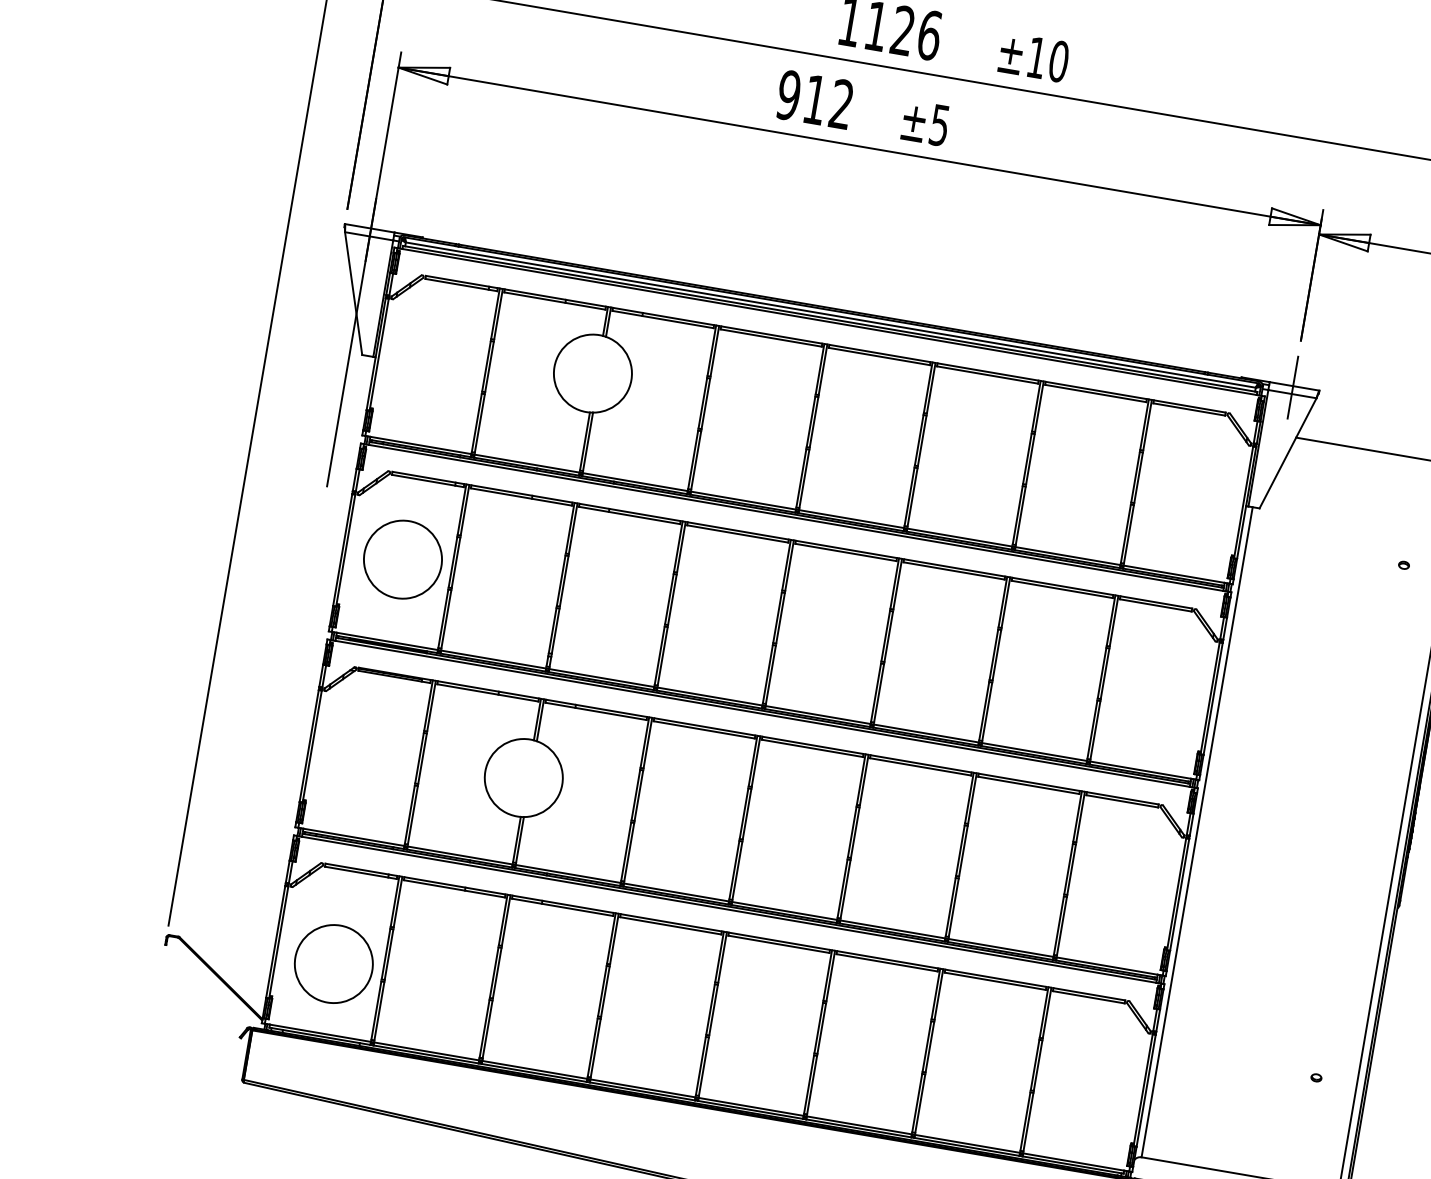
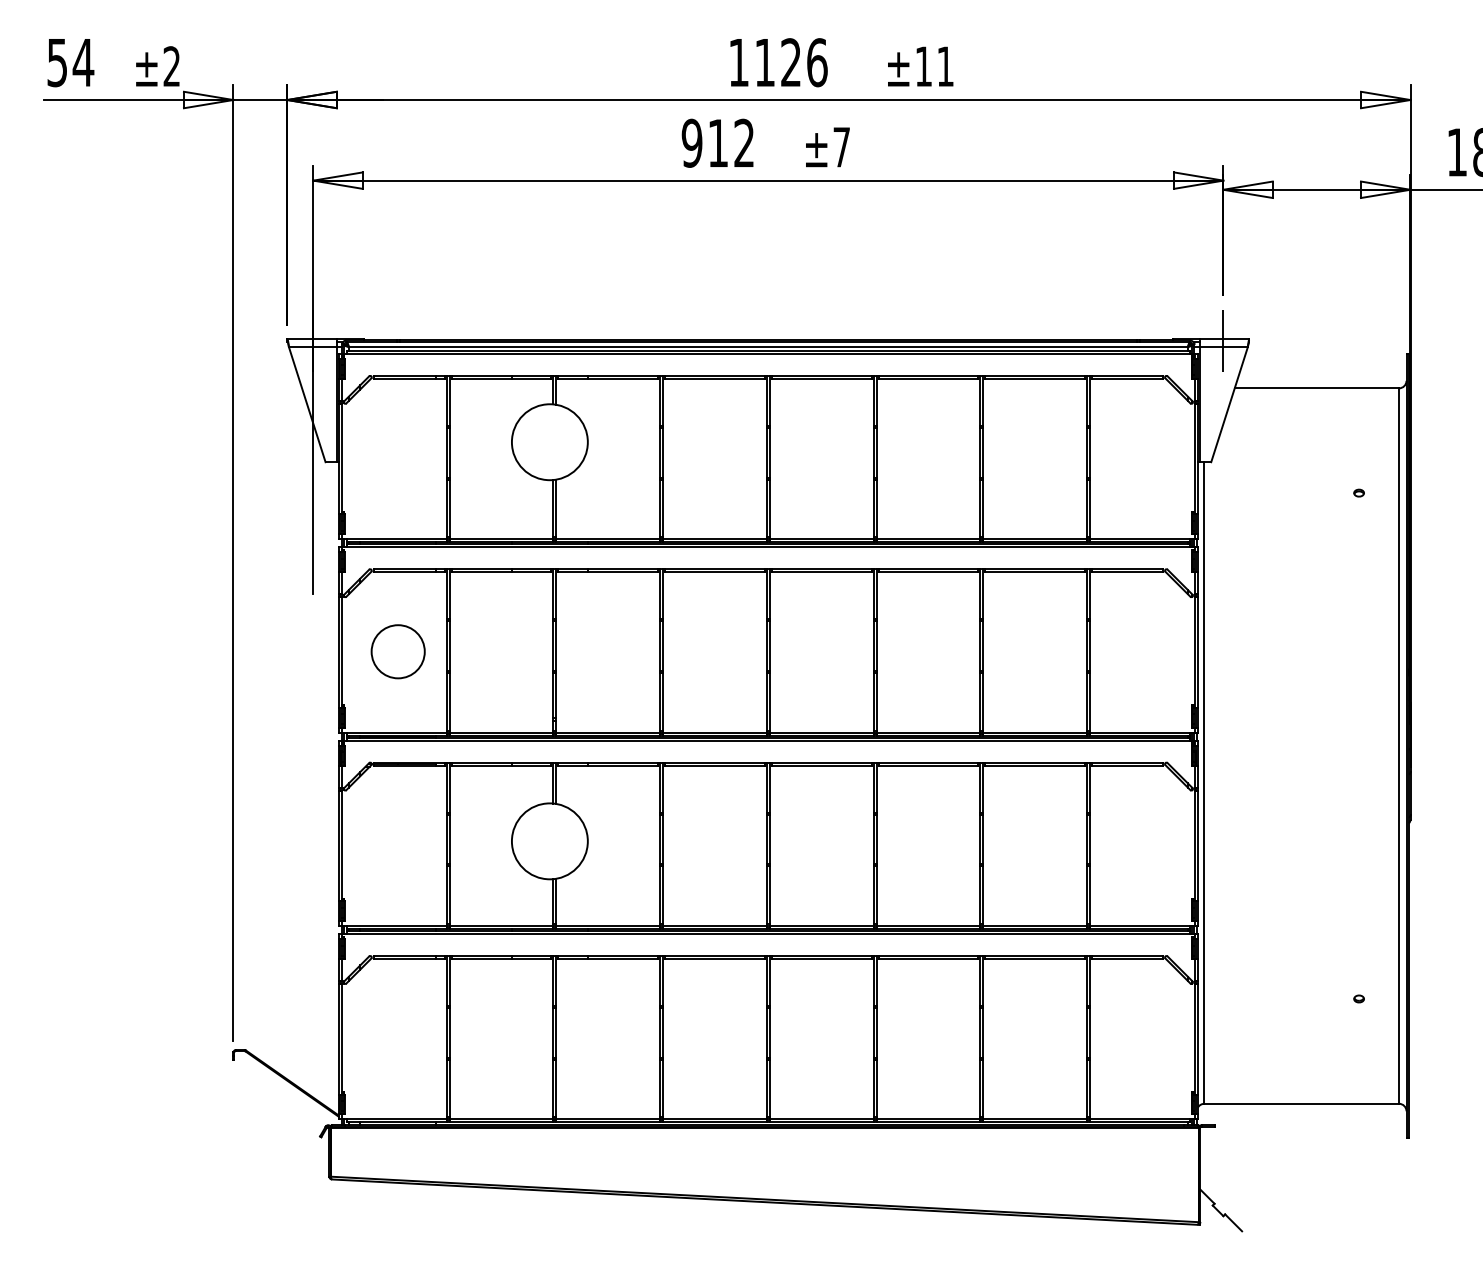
text: (1058, 61) -> (945, 66), ±10 -> ±11
text: (939, 125) -> (841, 147), ±5 -> ±7
circle: (403, 559) -> (398, 651), size x0.7
circle: (334, 963) -> (398, 1050), removed

